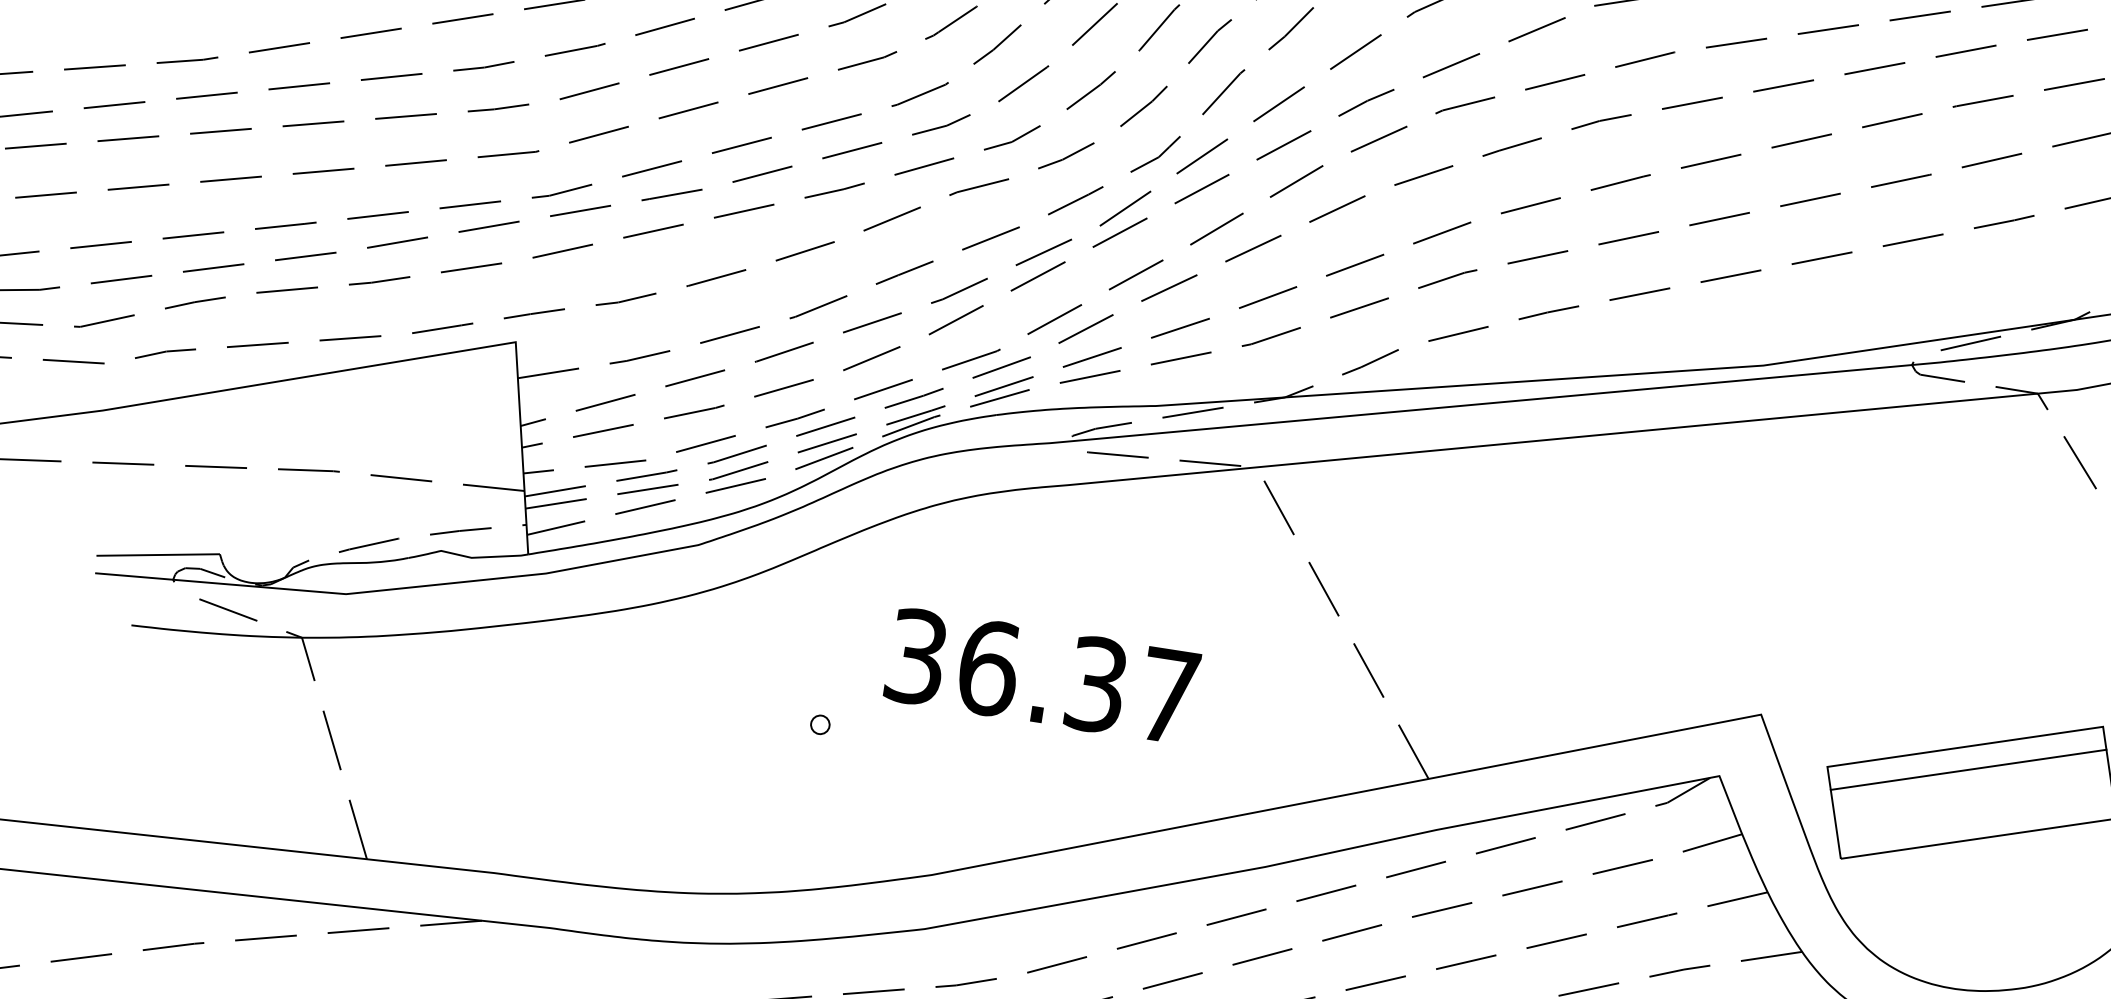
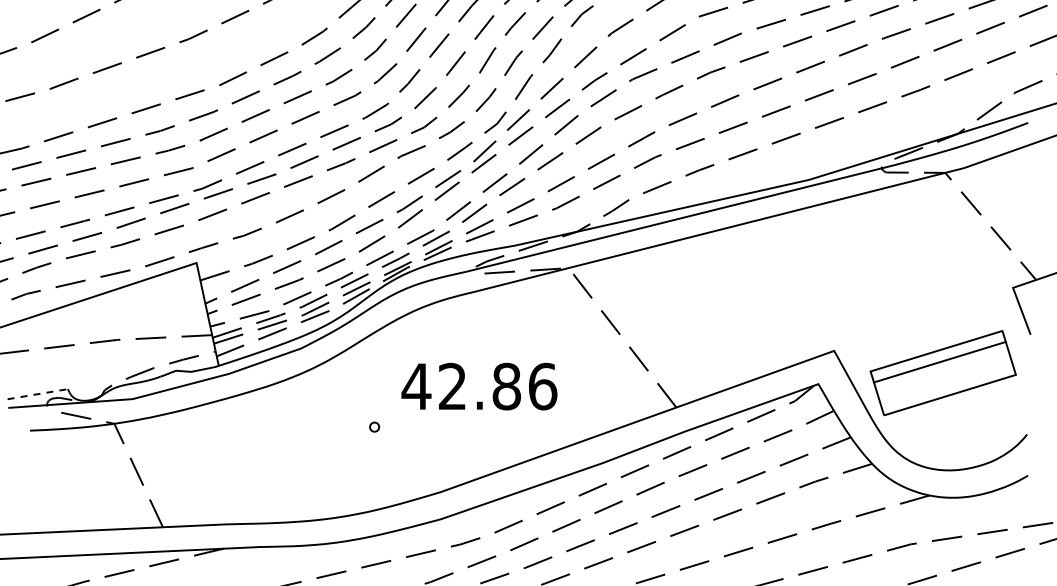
line: (157, 555) -> (37, 394), solid -> dashed
text: (1042, 676) -> (479, 386), 36.37 -> 42.86

